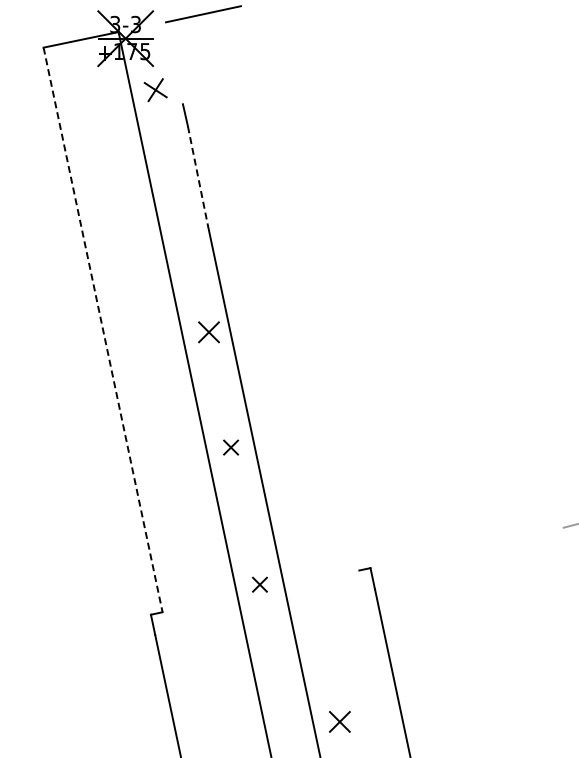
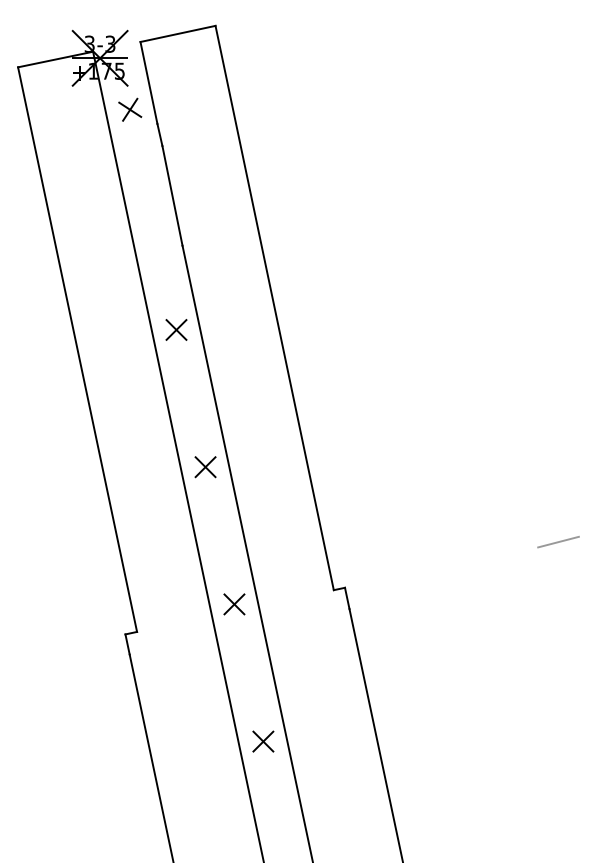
line: (174, 62) -> (148, 82), added
line: (198, 175) -> (172, 195), dashed -> solid
line: (300, 287) -> (274, 307), added
line: (103, 329) -> (77, 349), dashed -> solid
part: (209, 331) -> (176, 329), moved
part: (231, 447) -> (205, 467), size x1.43
part: (260, 584) -> (234, 604), size x1.43
part: (340, 721) -> (263, 741), moved

